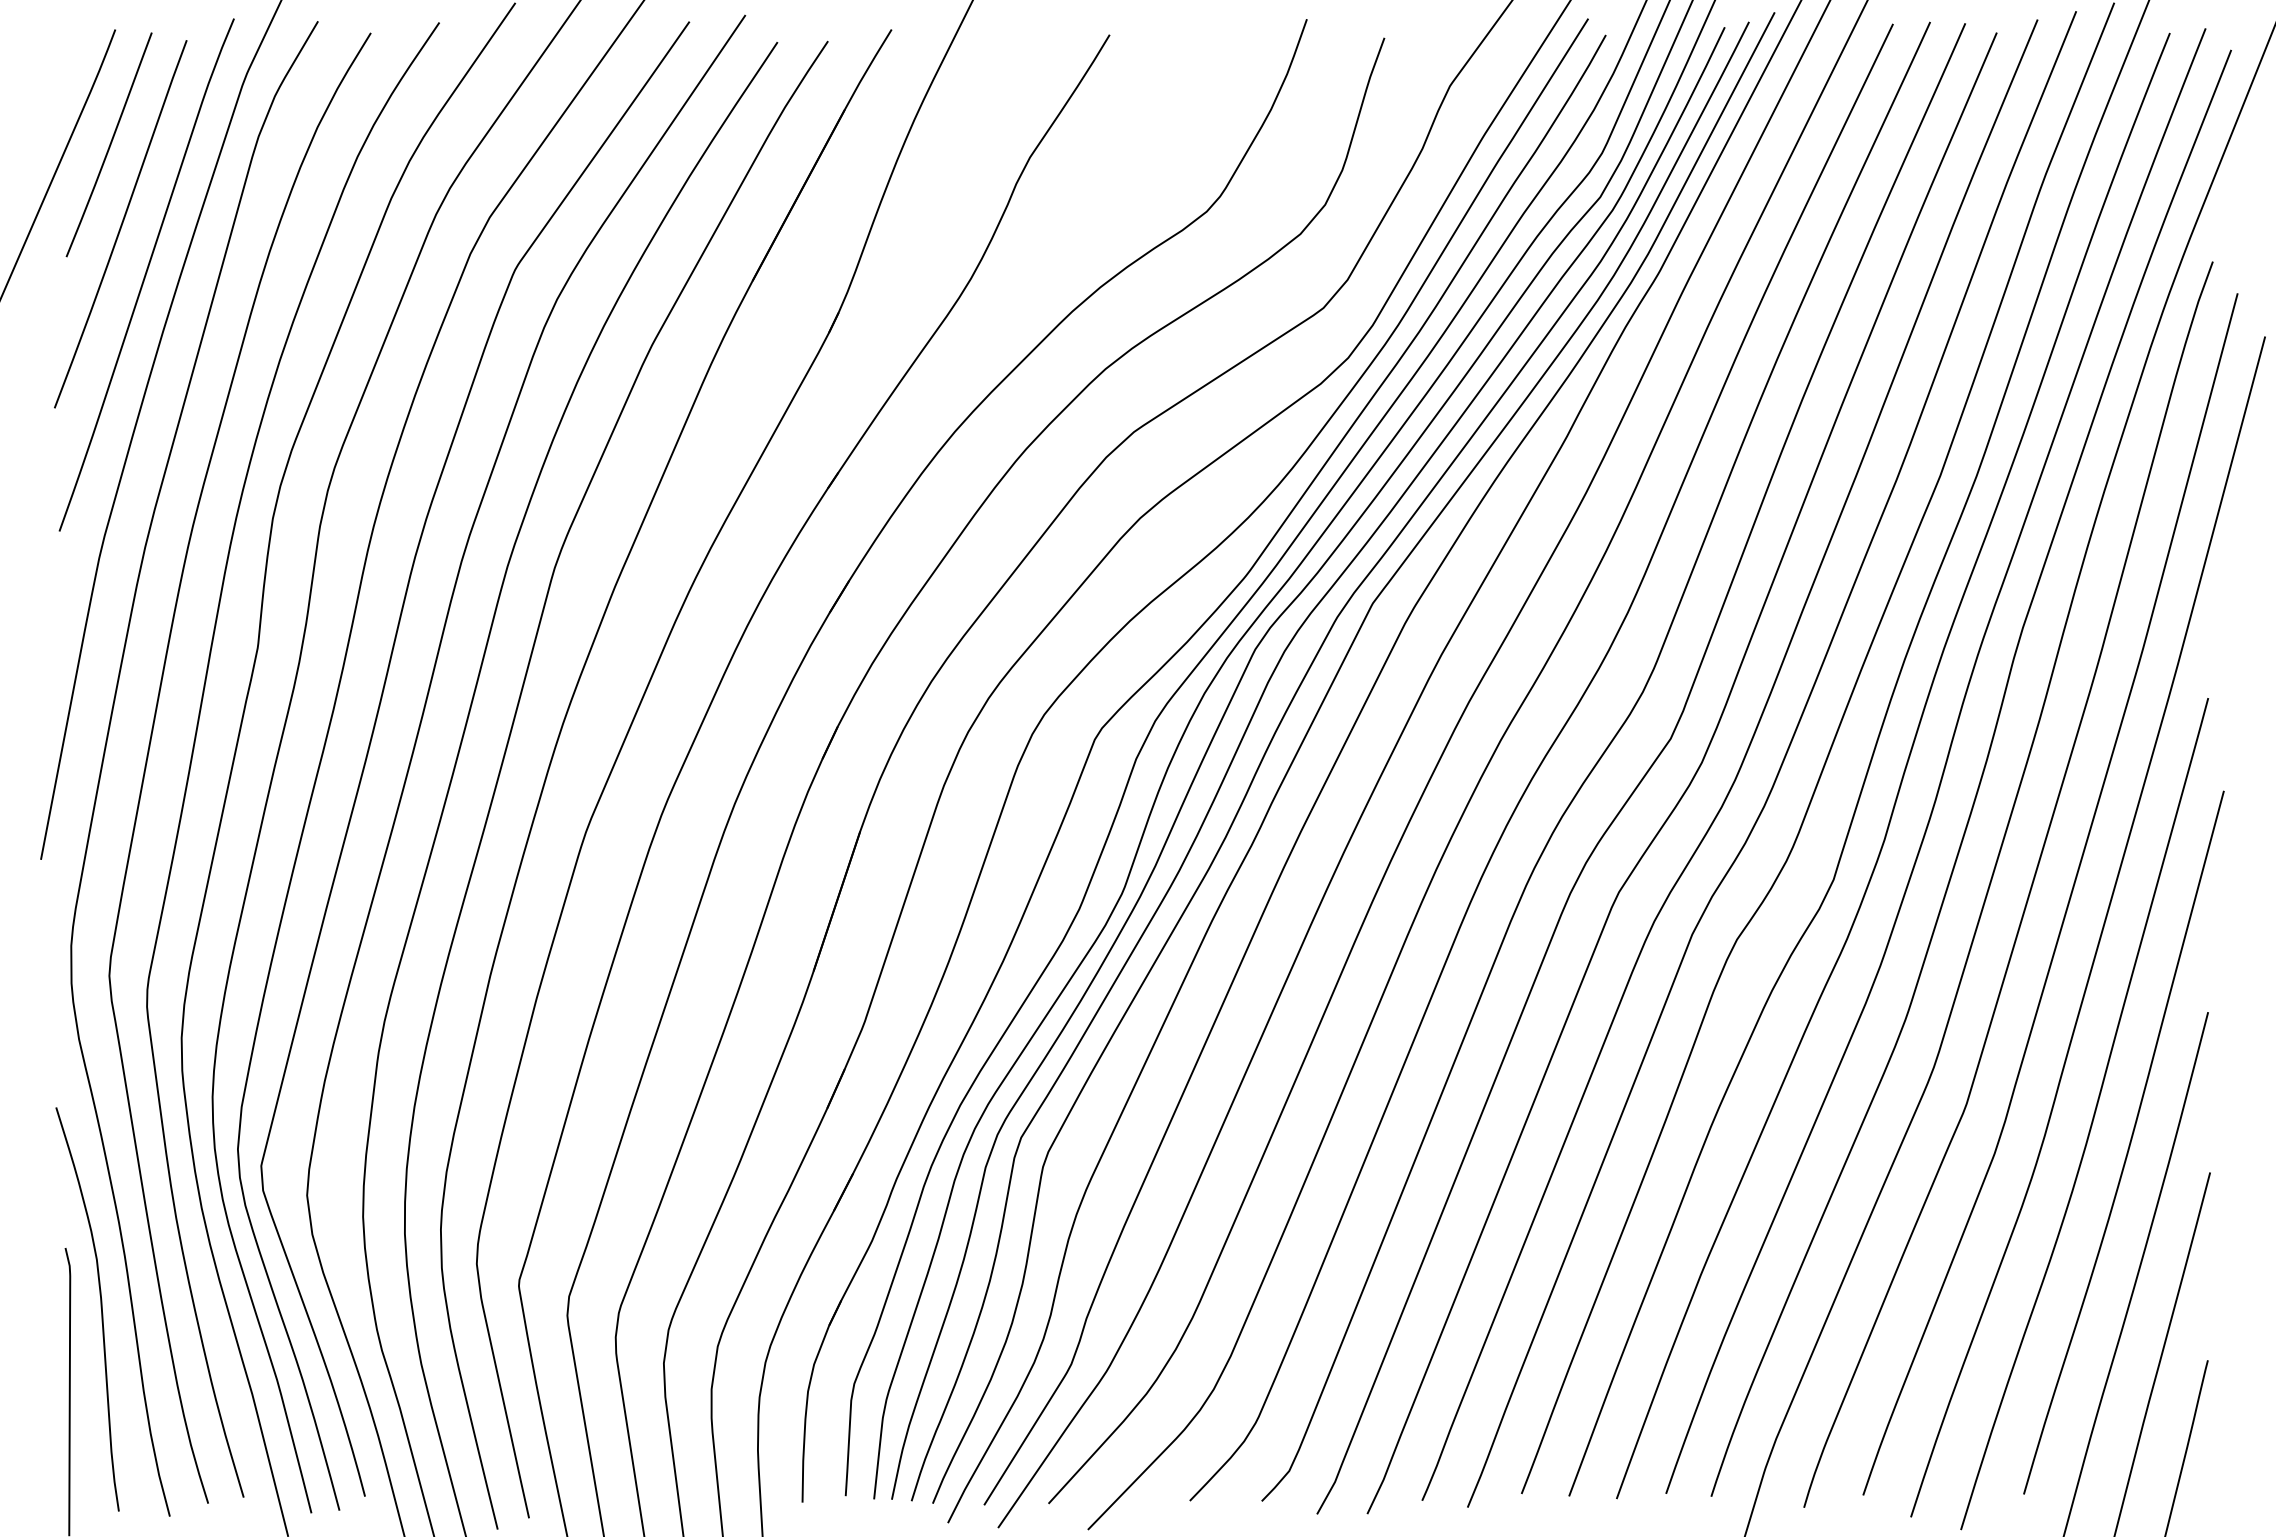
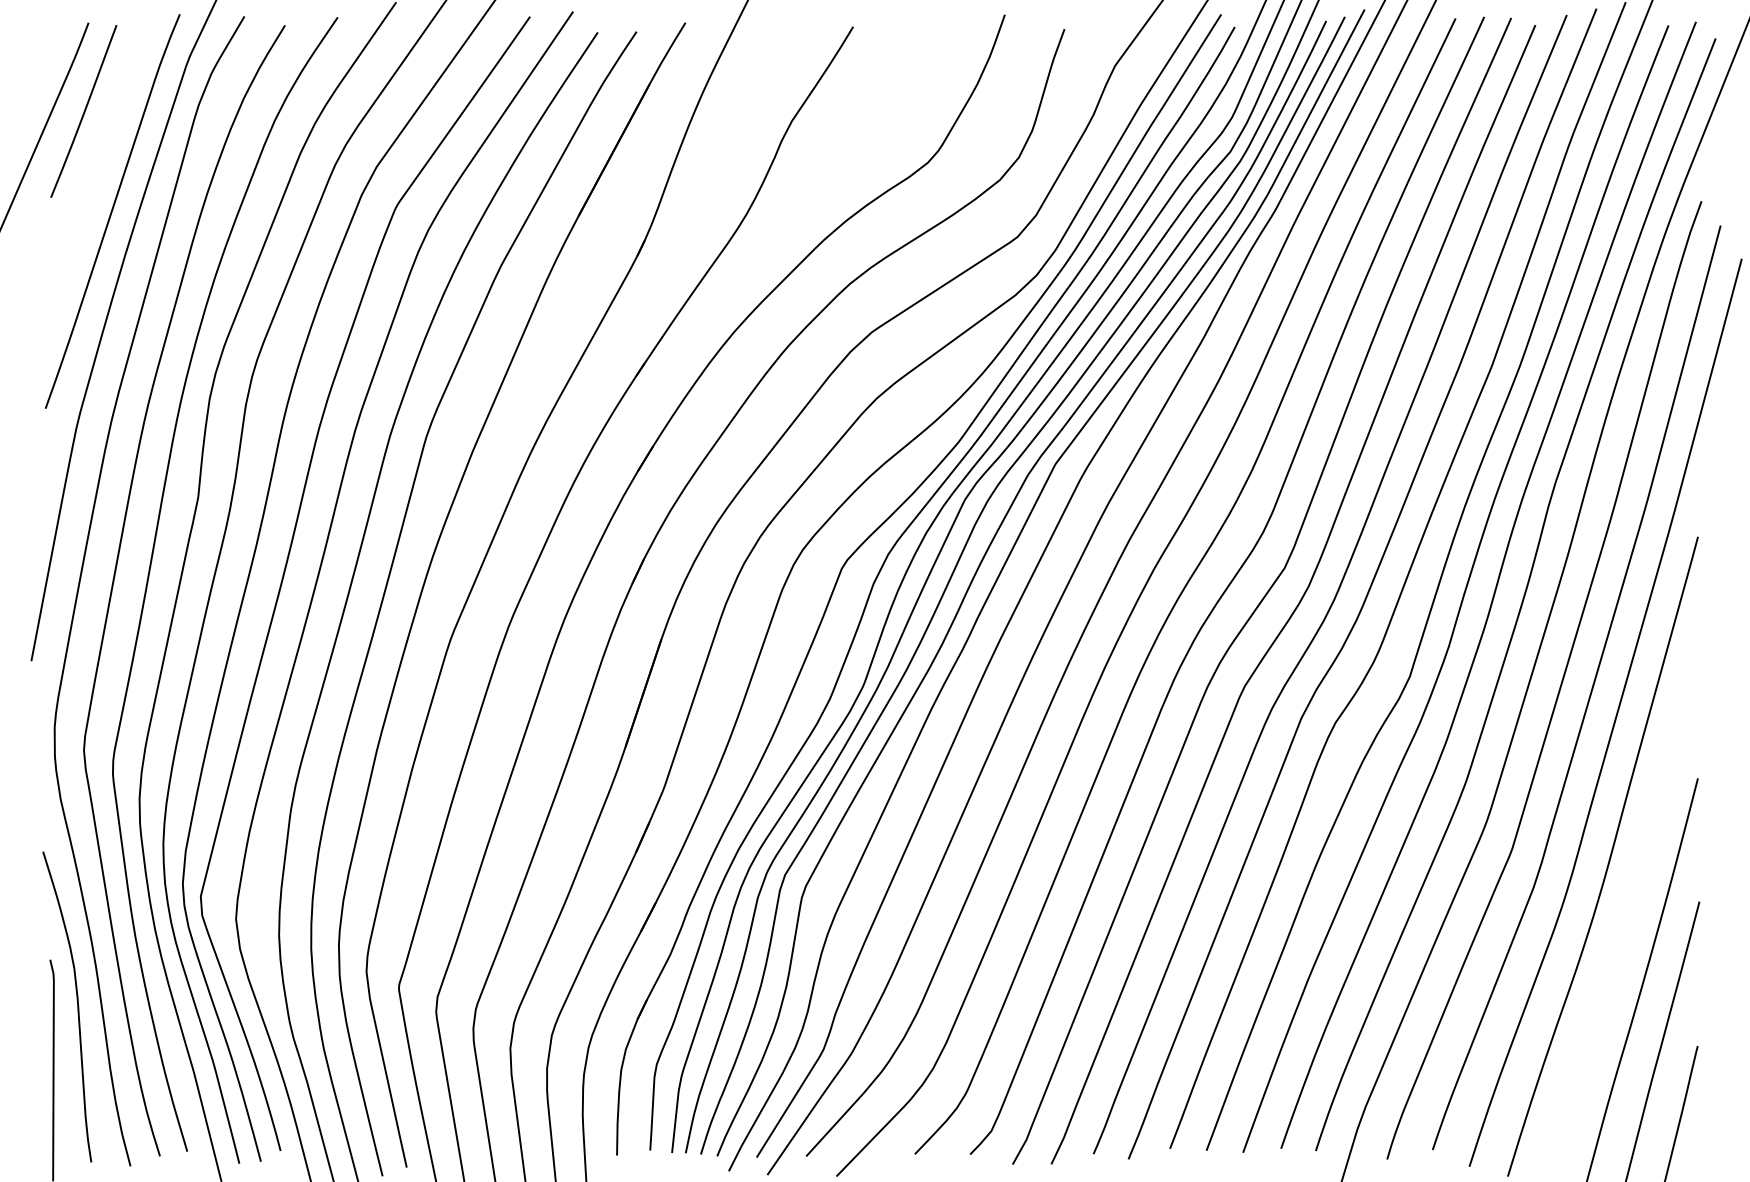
curve: (120, 224) -> (92, 172), removed
curve: (2128, 1145) -> (1636, 880), removed

